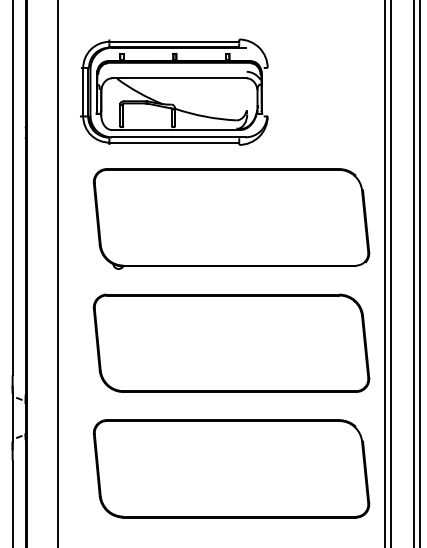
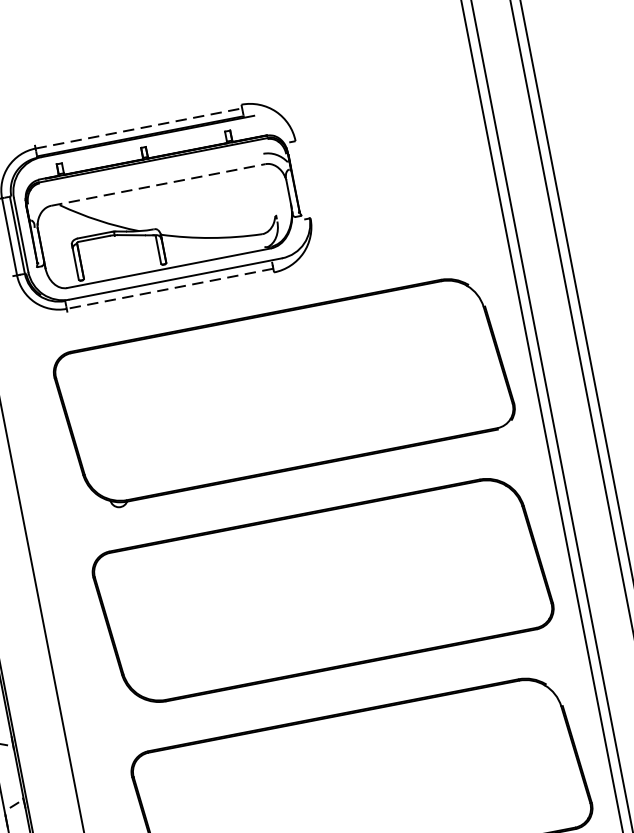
line: (174, 41) -> (139, 127), solid -> dashed
line: (179, 78) -> (158, 185), solid -> dashed
line: (174, 142) -> (170, 288), solid -> dashed

